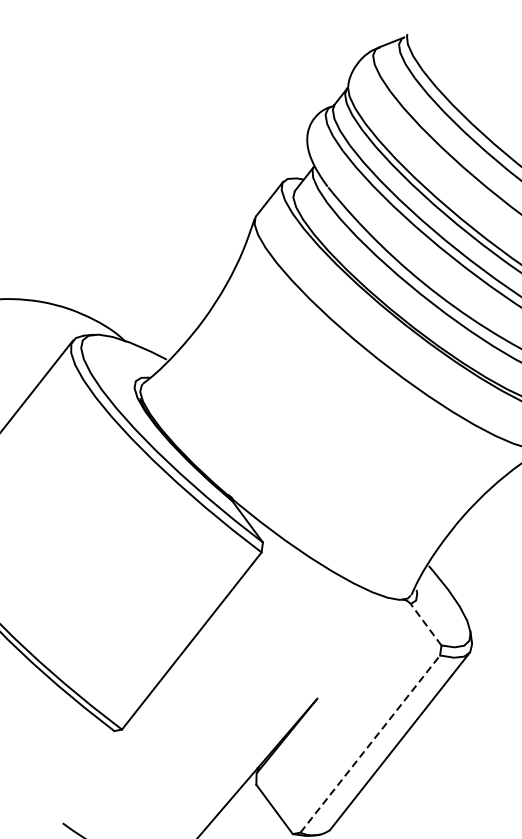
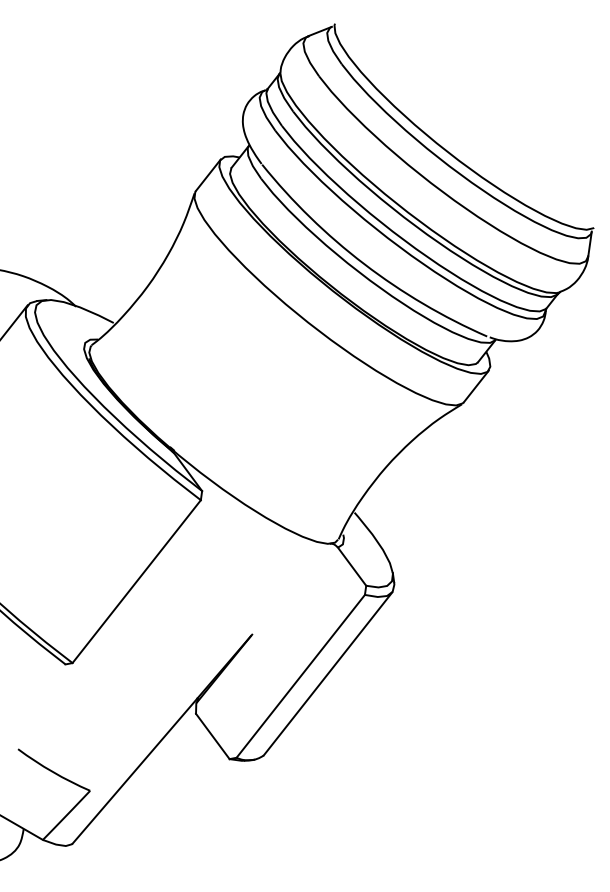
line: (426, 624) -> (352, 566), dashed -> solid
line: (369, 744) -> (300, 676), dashed -> solid

